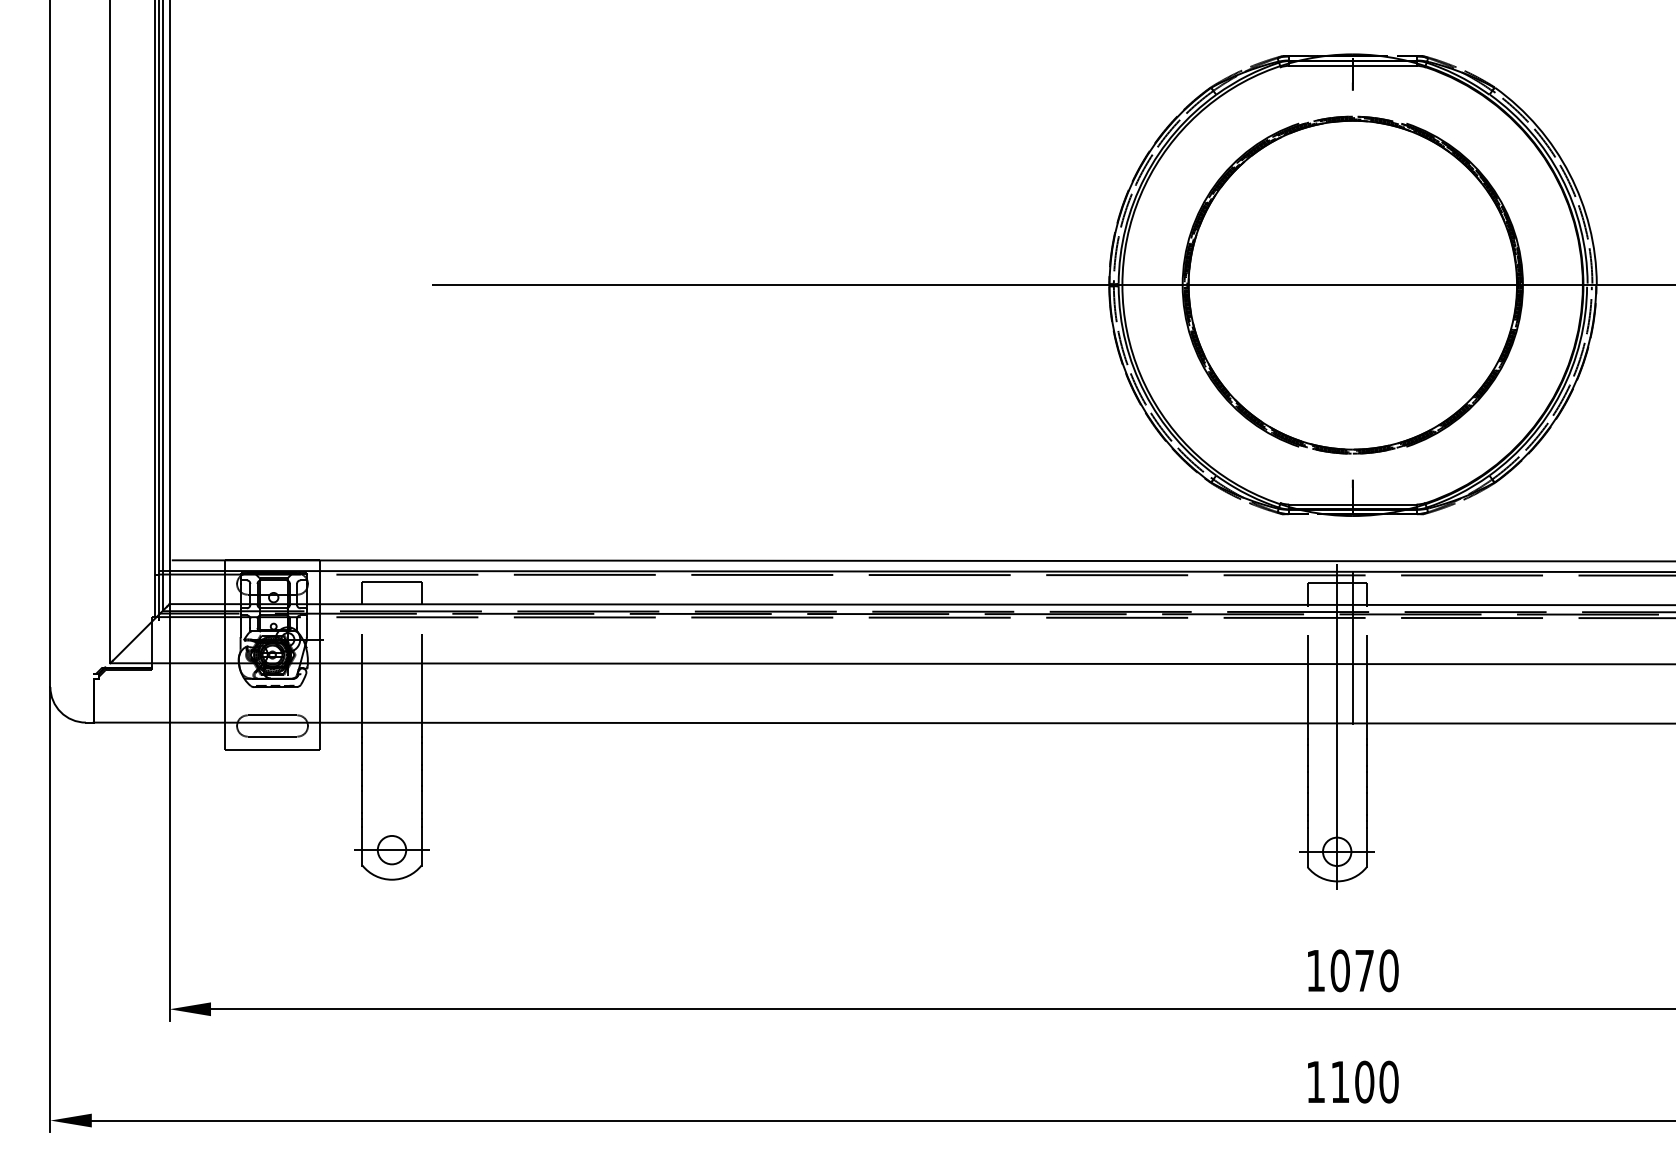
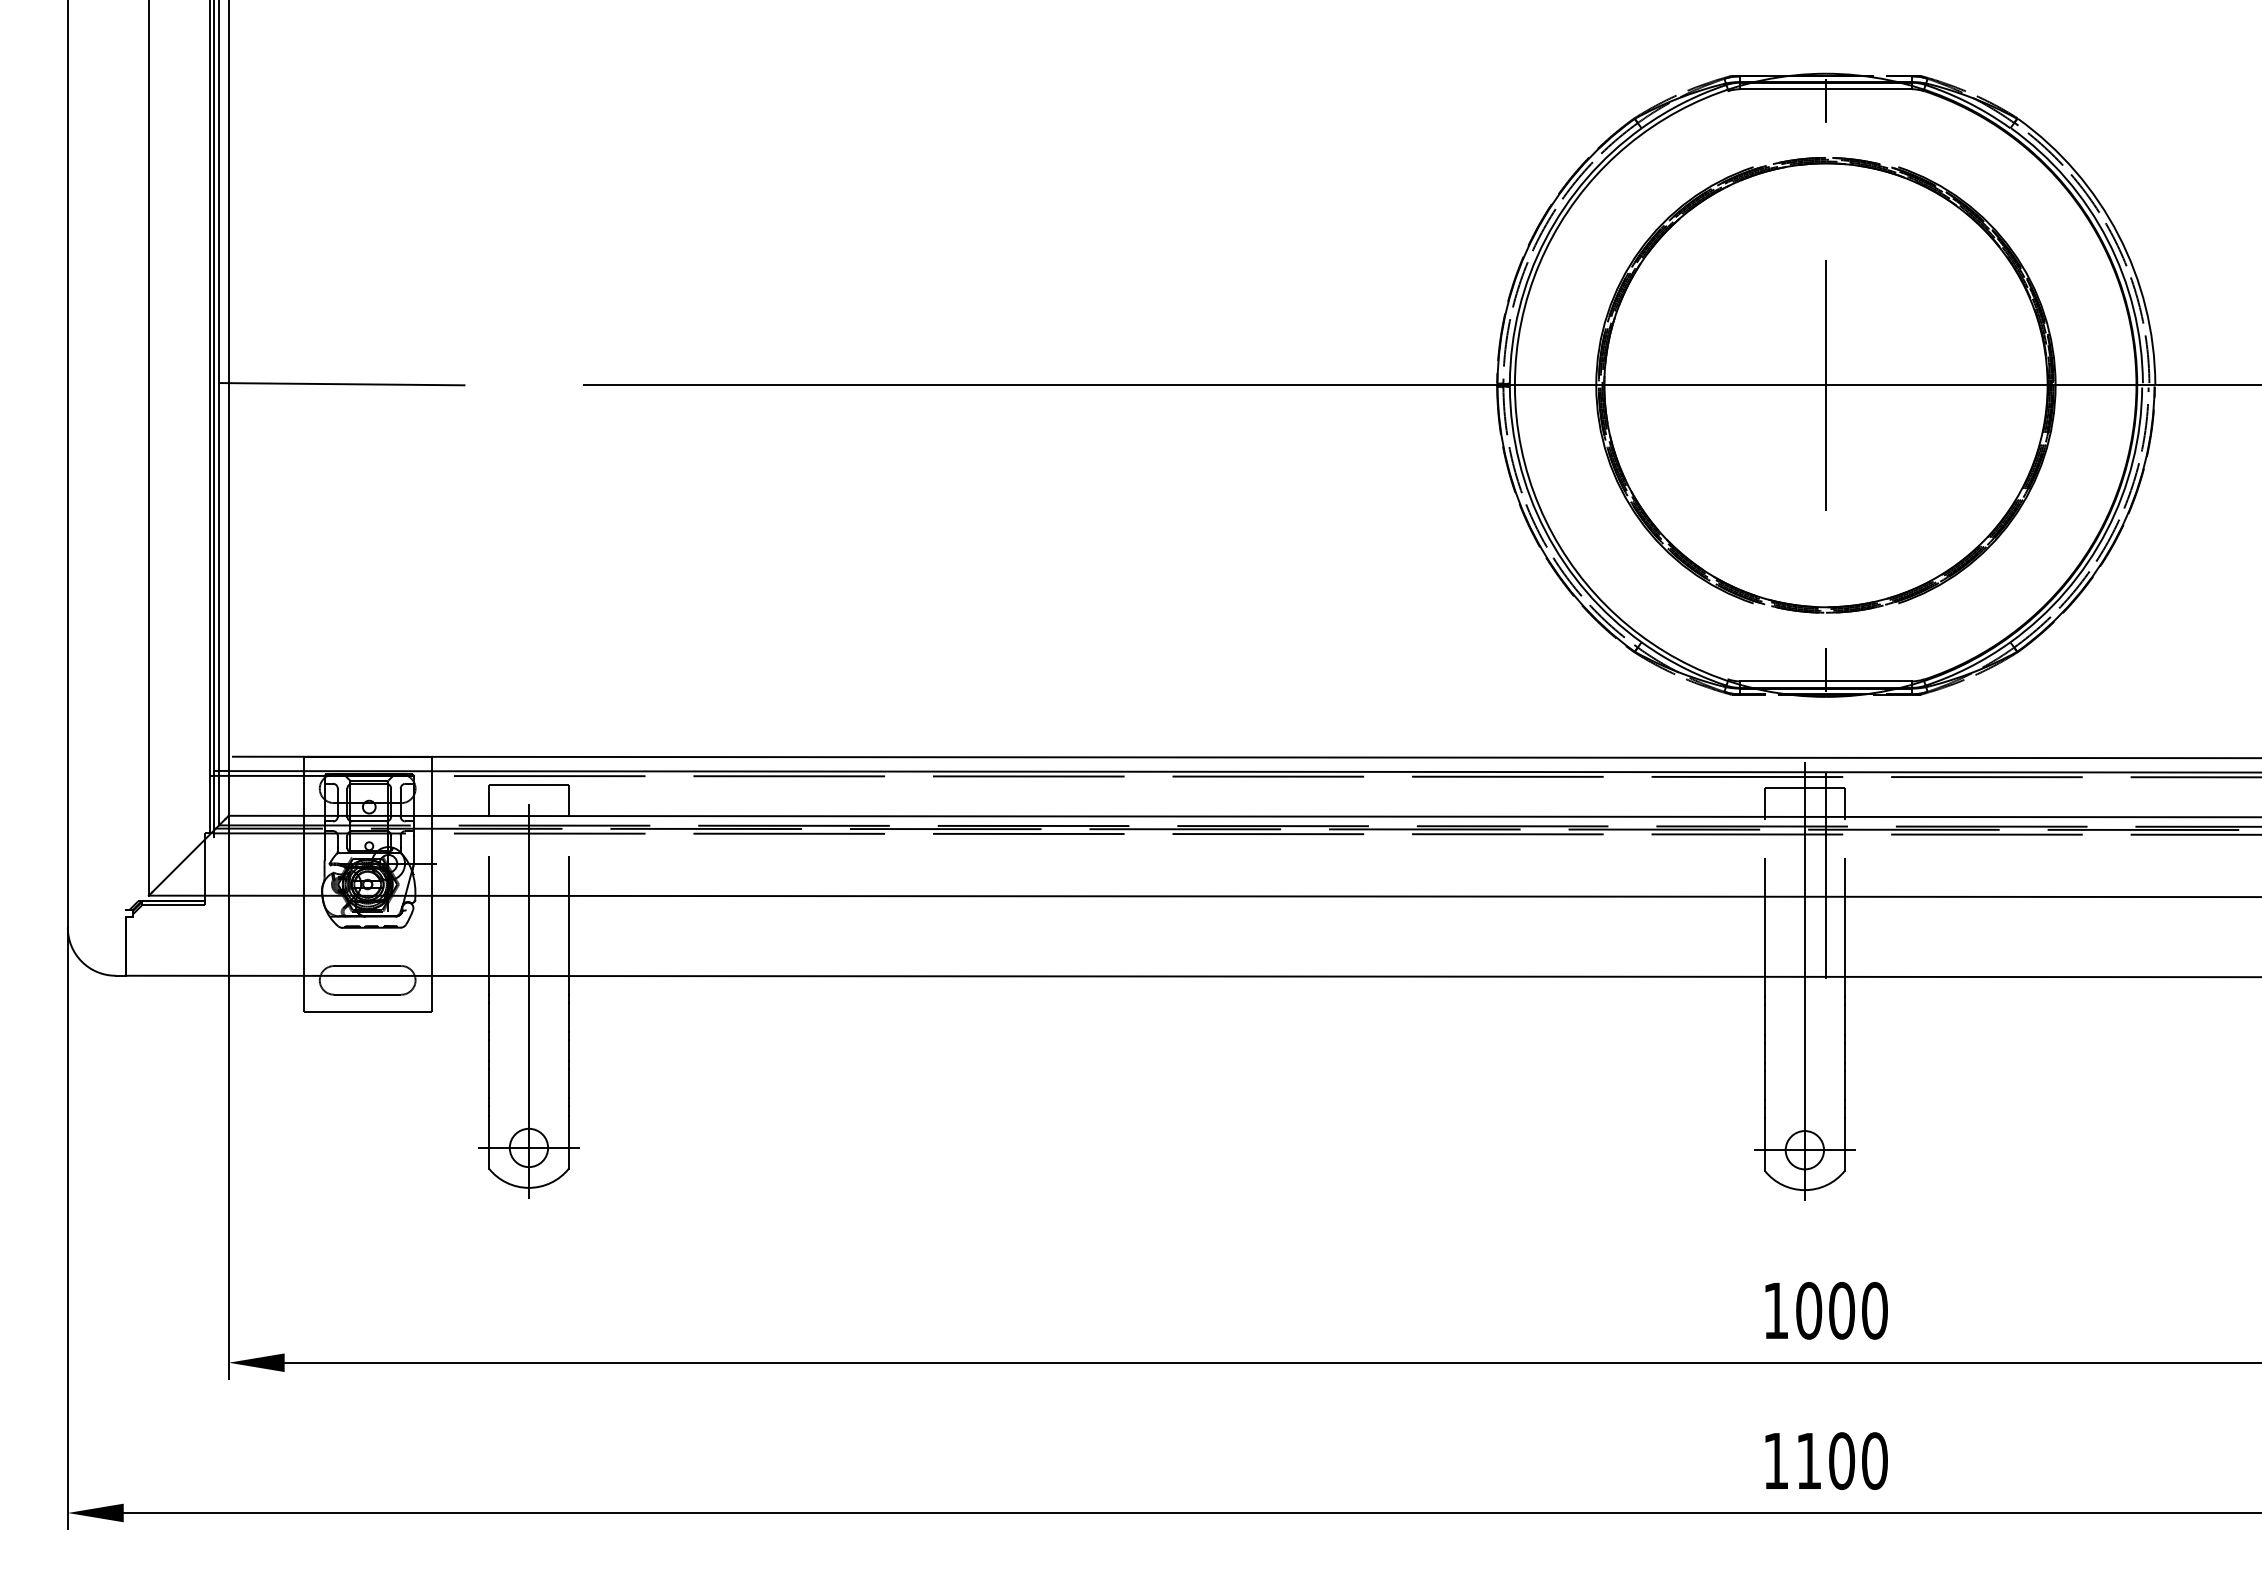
line: (253, 284) -> (341, 384), added
line: (1352, 285) -> (1825, 385), added
line: (391, 741) -> (528, 1001), added
text: (1365, 970) -> (1842, 1310), 1070 -> 1000

